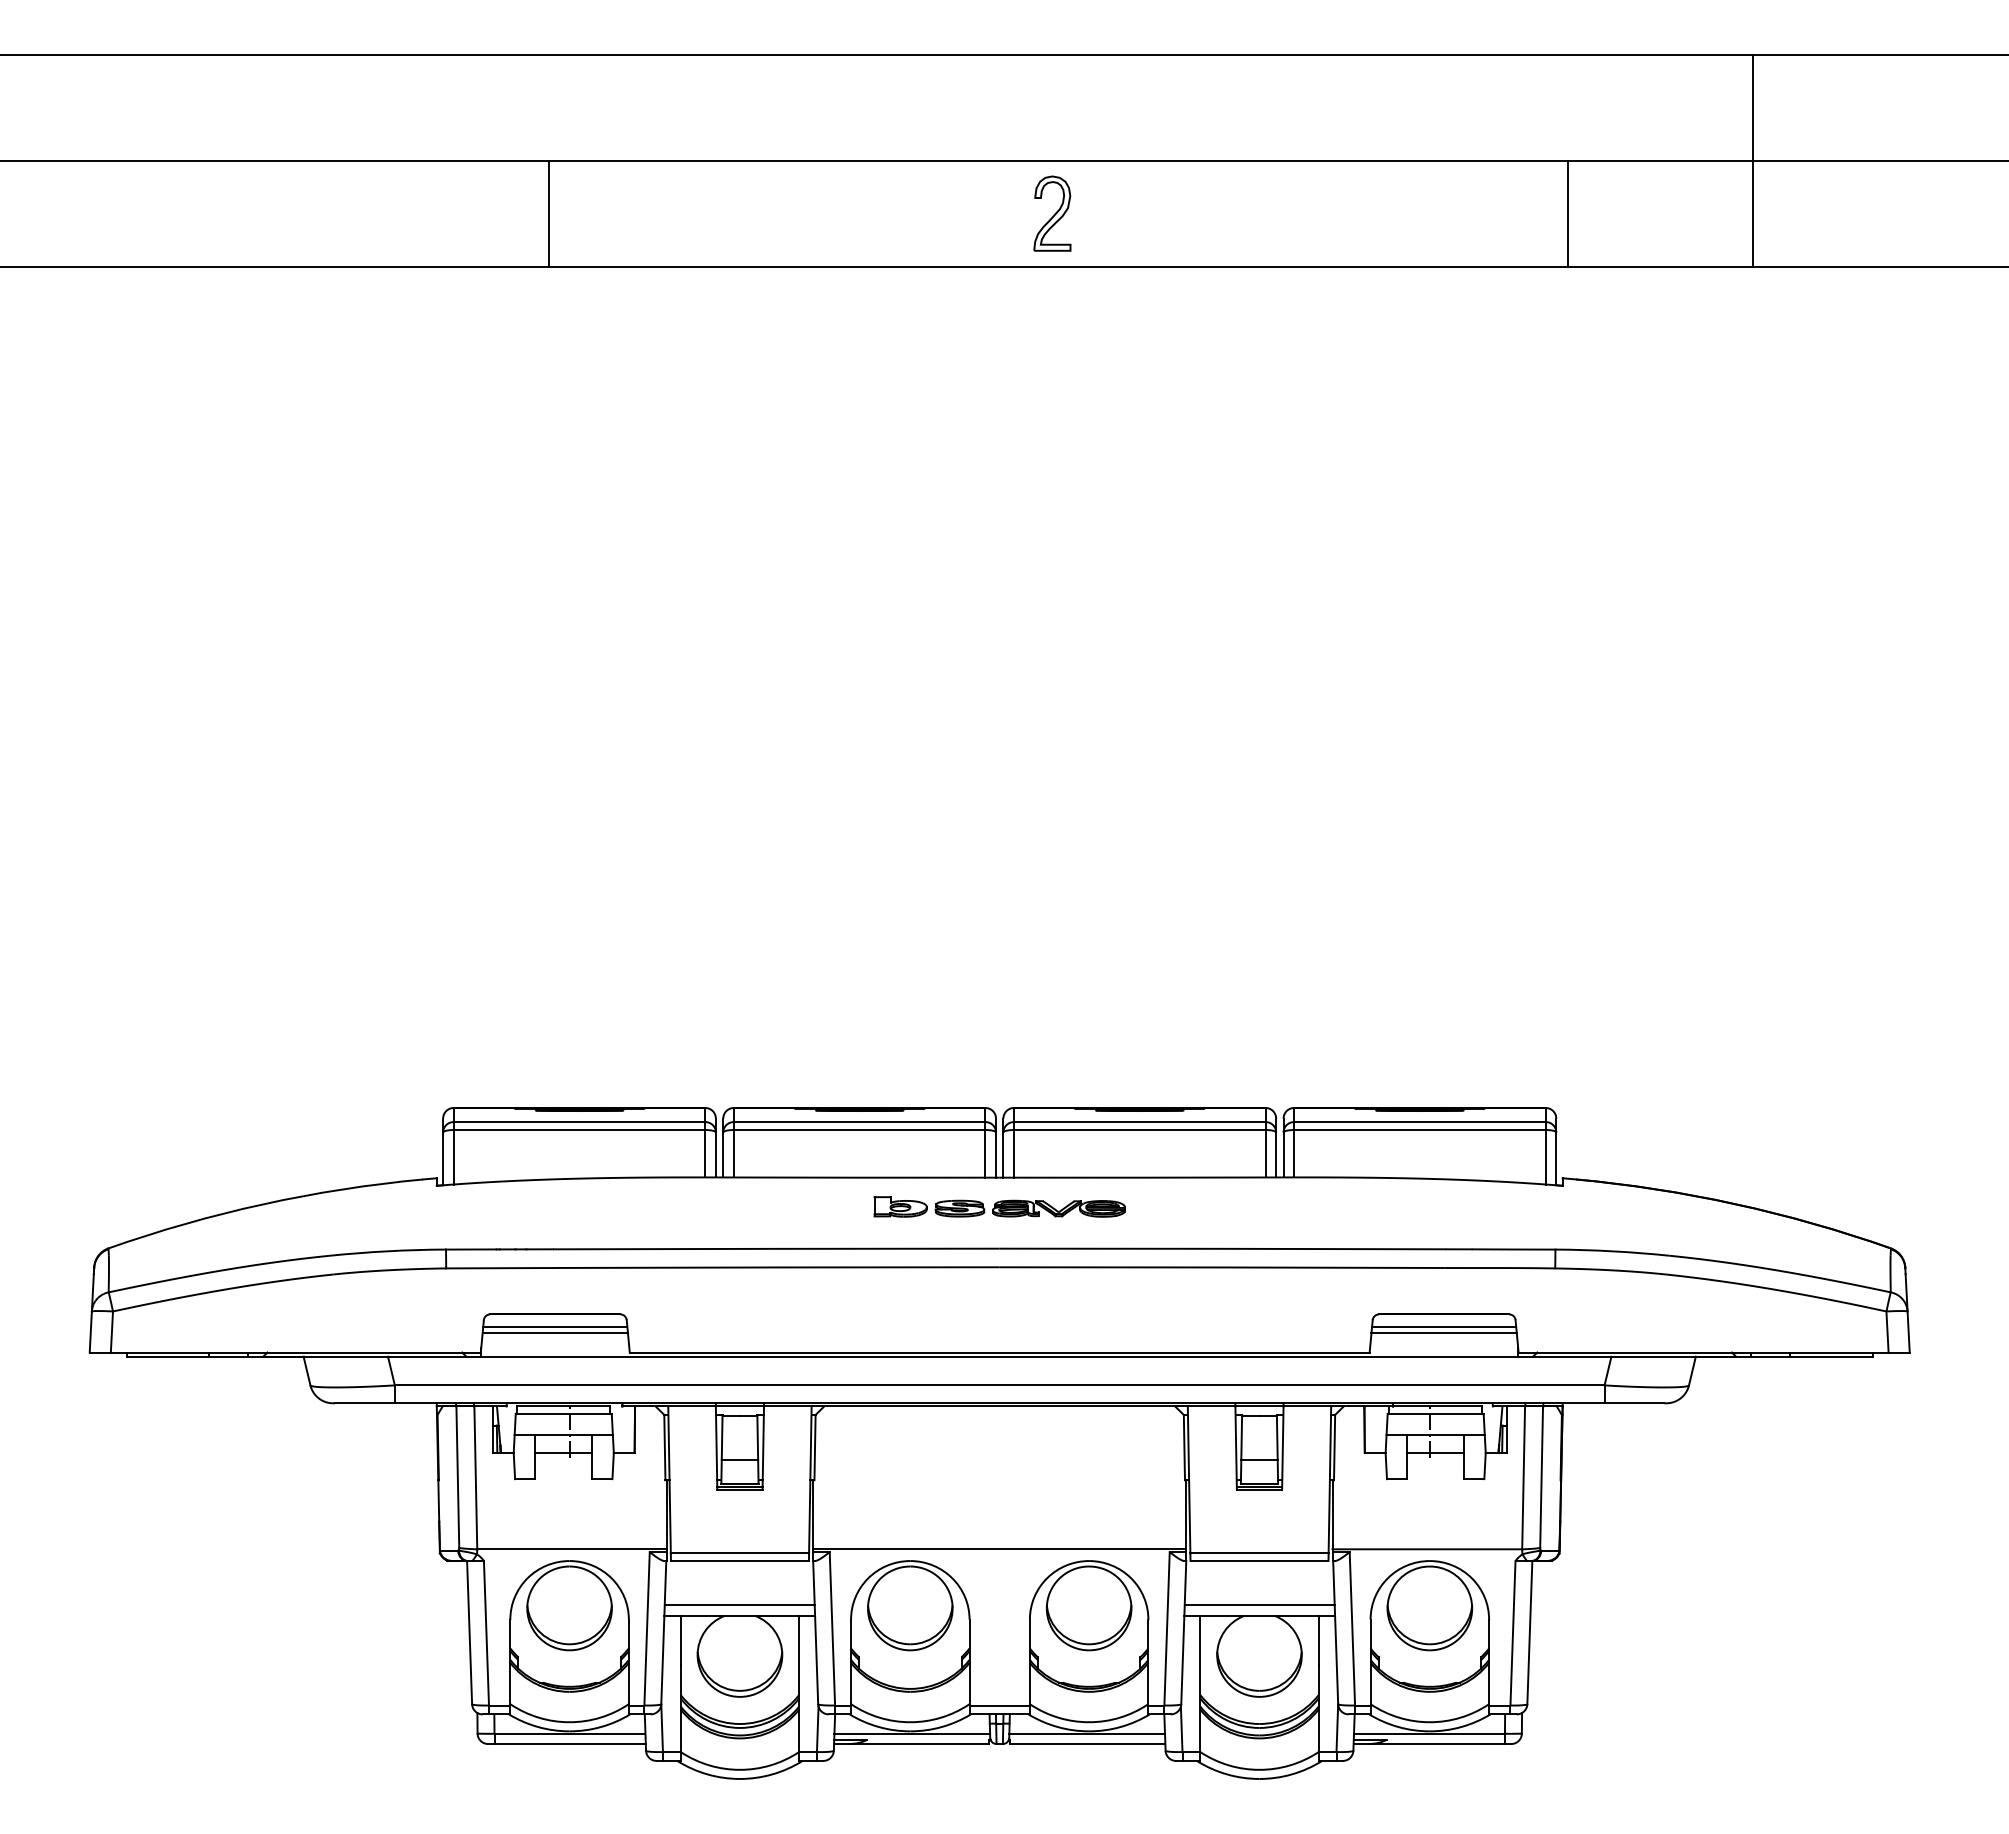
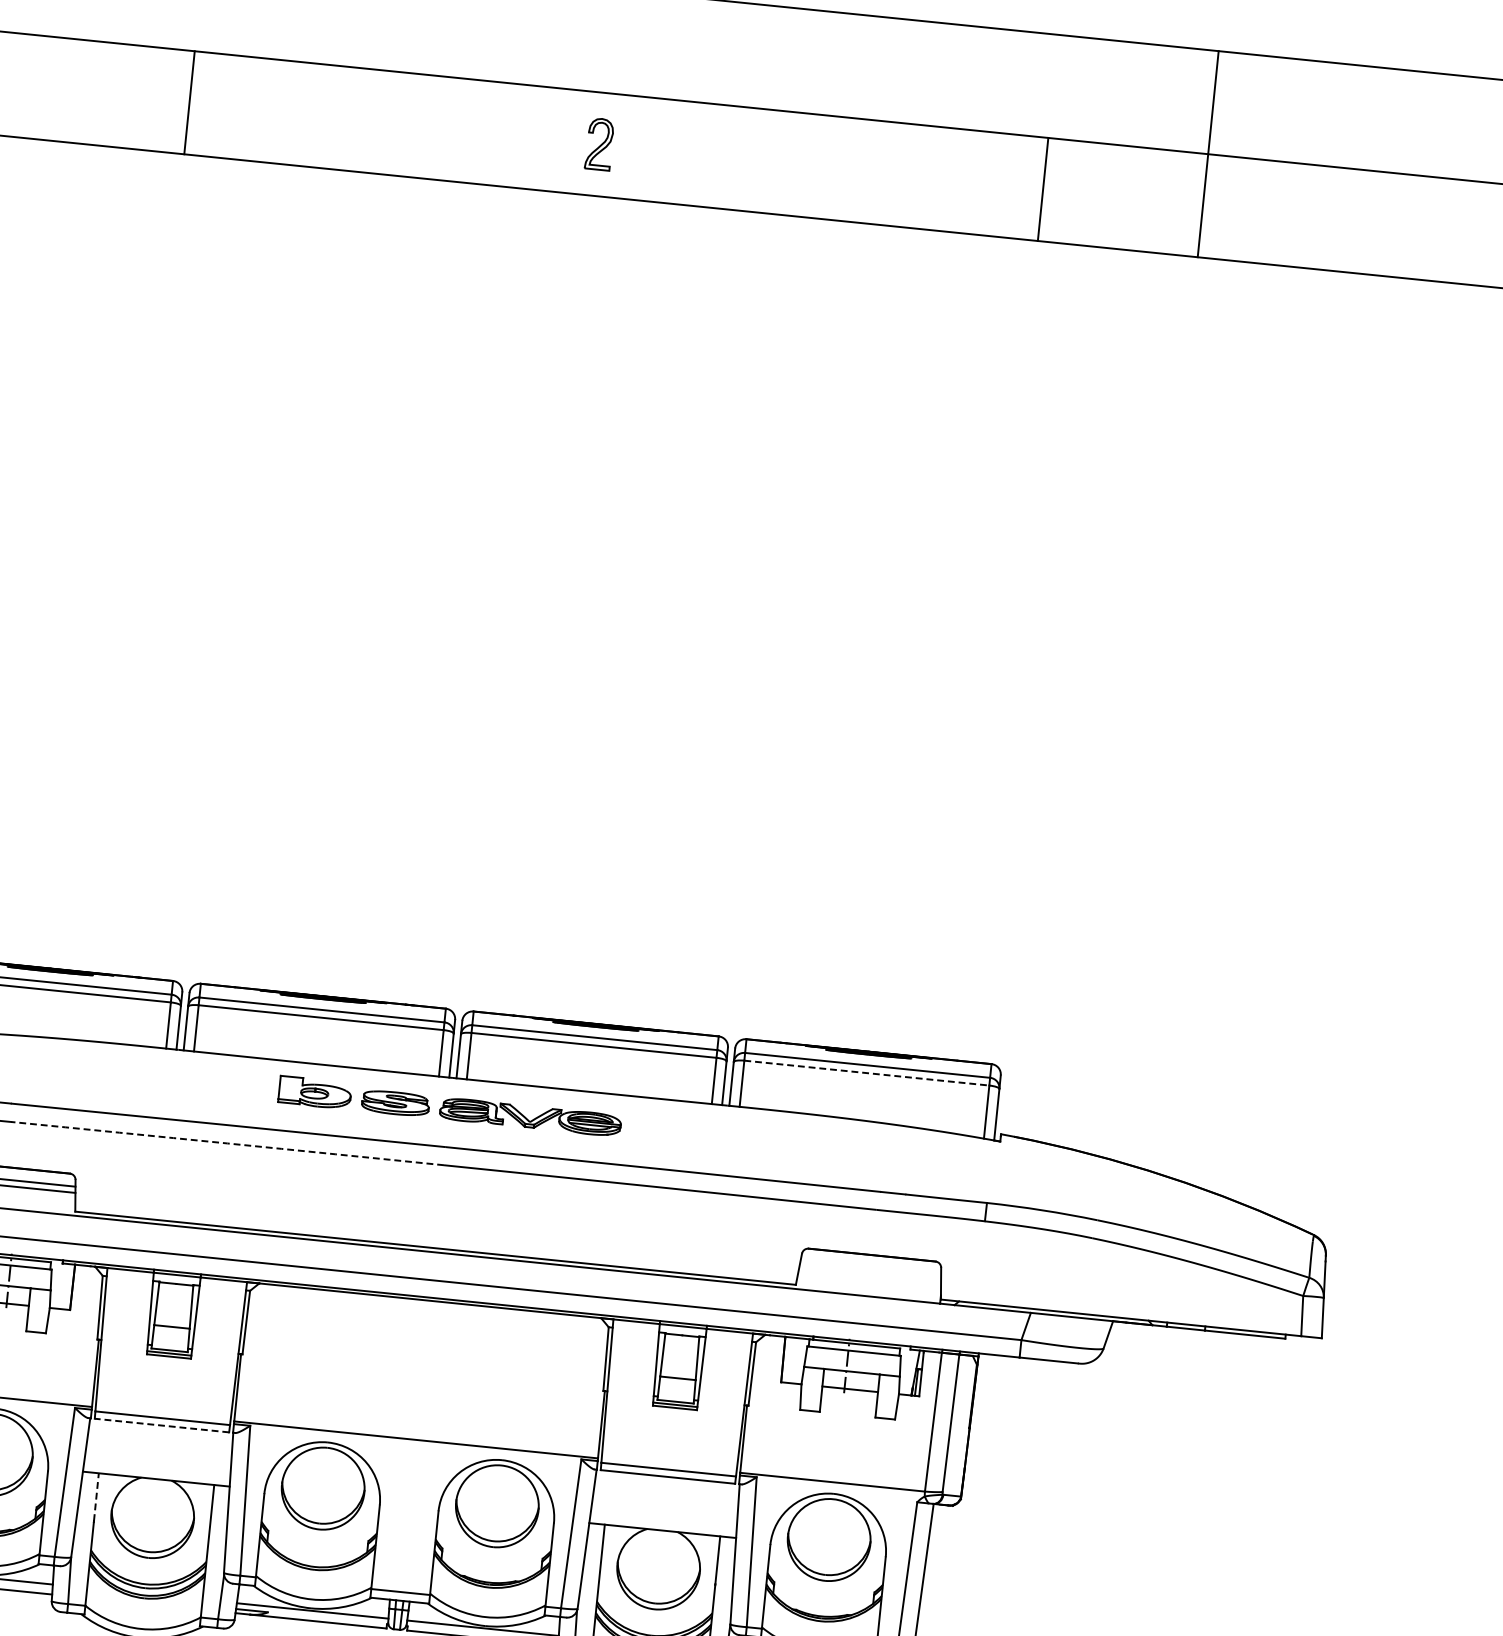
line: (1753, 160) -> (1208, 153), moved
line: (549, 213) -> (189, 102), moved
part: (1052, 213) -> (599, 144), size x0.7
line: (1567, 213) -> (1042, 189), moved
line: (1419, 1130) -> (866, 1073), solid -> dashed
part: (999, 1206) -> (449, 1106), size x1.4
arc: (777, 1267) -> (227, 1143), solid -> dashed
line: (1444, 1327) -> (871, 1267), removed
line: (1443, 1333) -> (869, 1273), removed
line: (739, 1560) -> (161, 1425), solid -> dashed
line: (739, 1605) -> (157, 1468), removed
line: (1259, 1605) -> (663, 1520), removed
line: (680, 1640) -> (96, 1497), solid -> dashed

